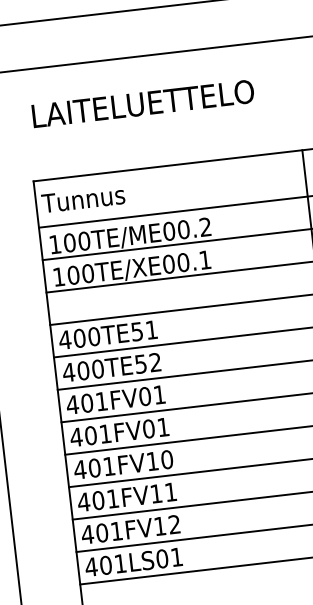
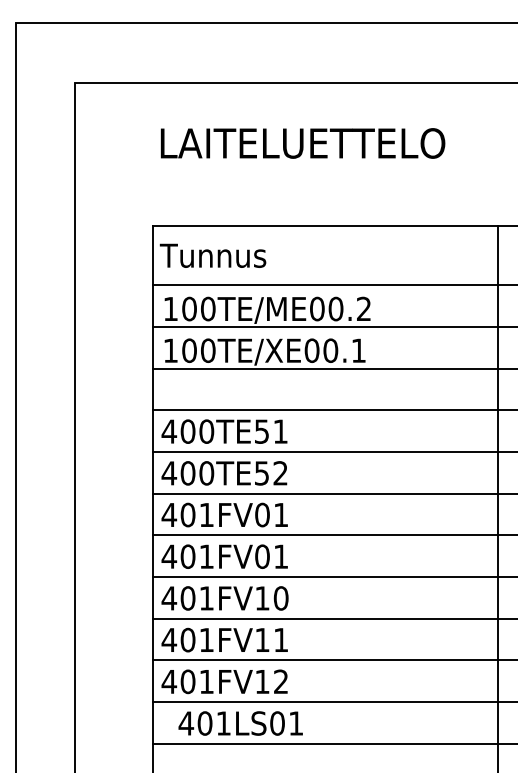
text: (133, 562) -> (240, 723), moved

